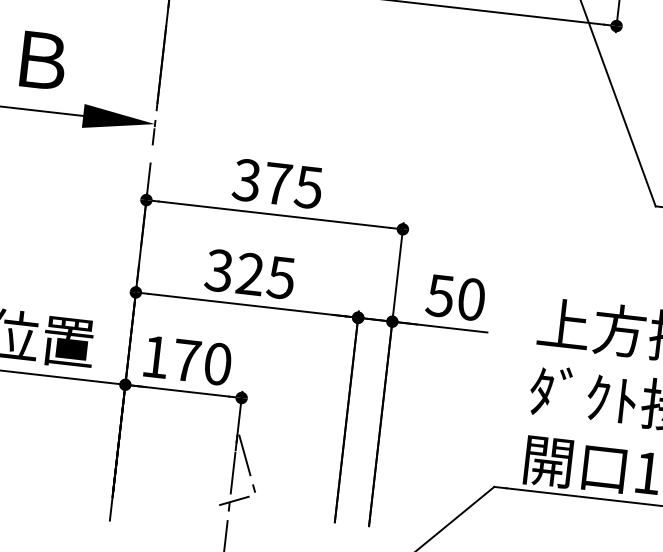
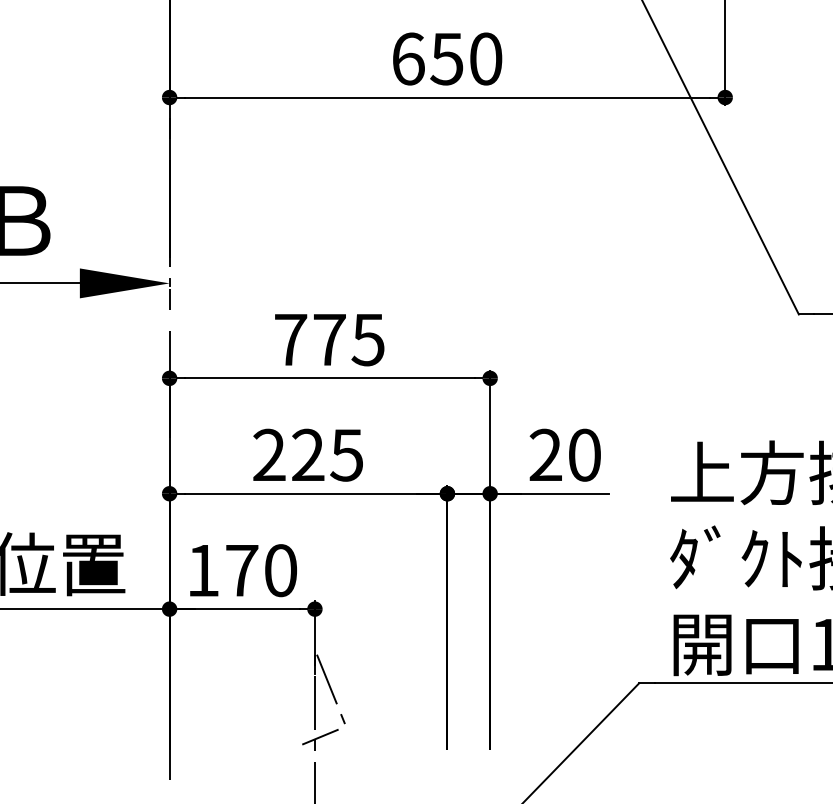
text: (246, 180) -> (290, 339), 375 -> 775
text: (218, 270) -> (268, 455), 325 -> 225
text: (440, 295) -> (545, 454), 50 -> 20

